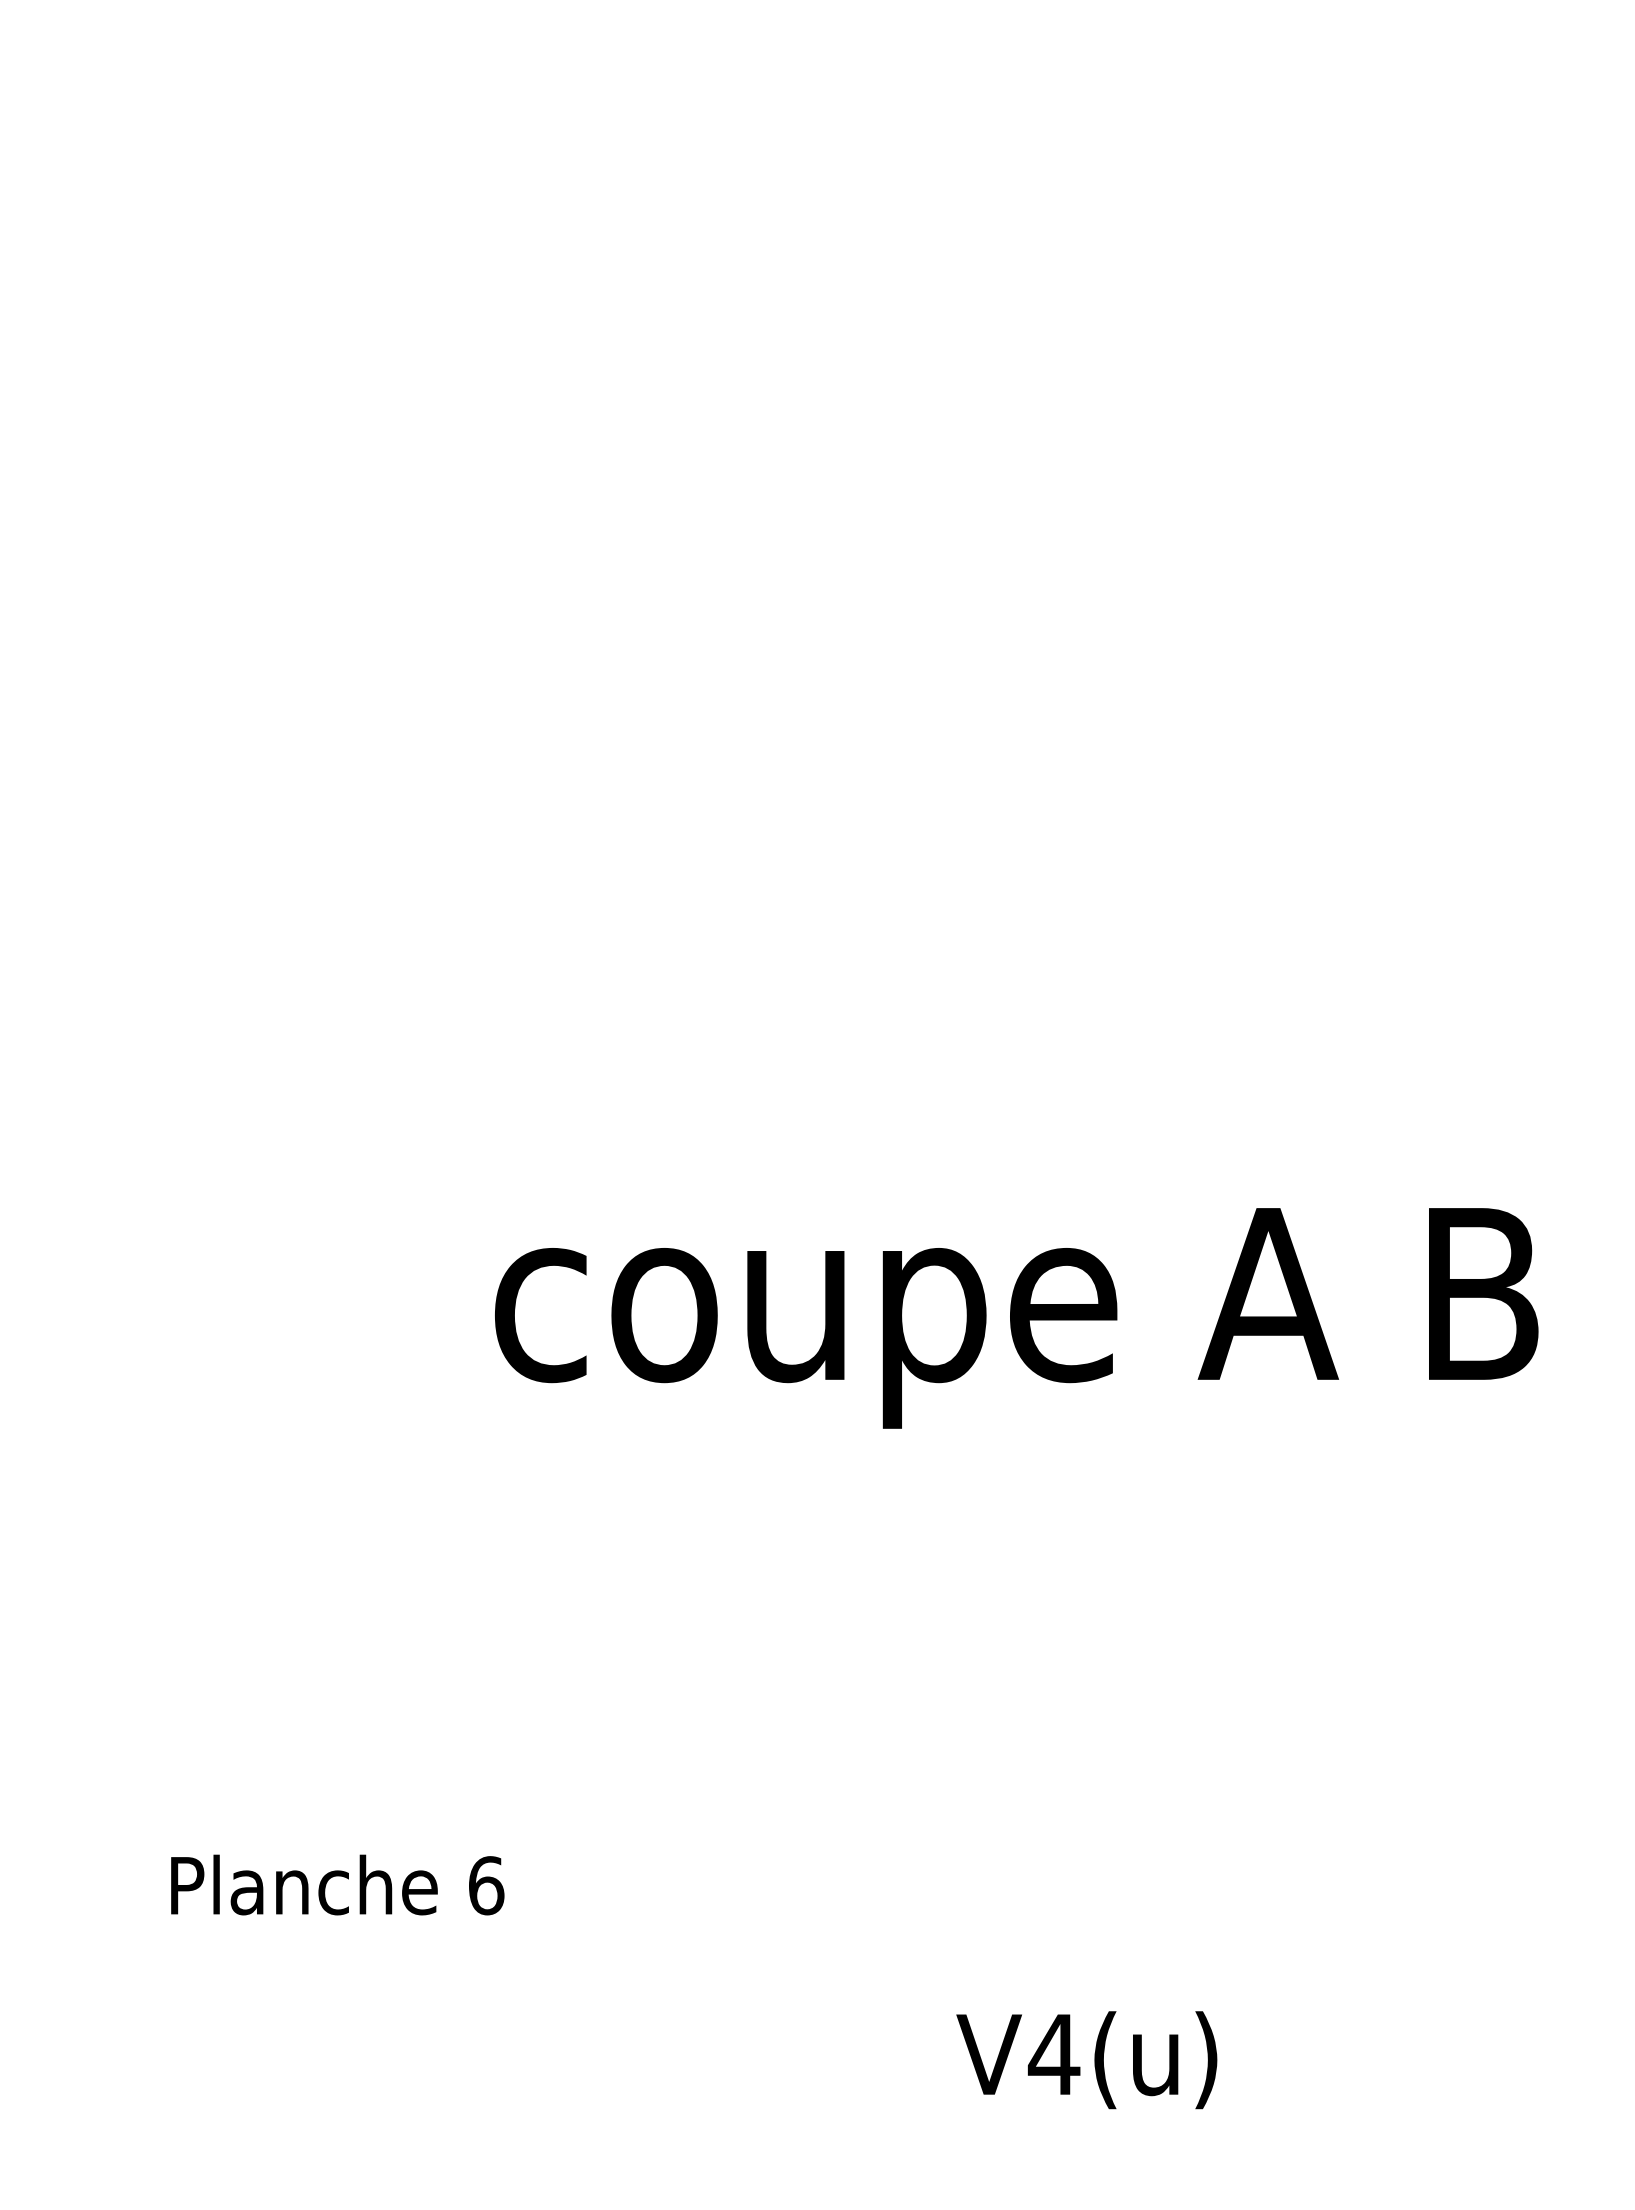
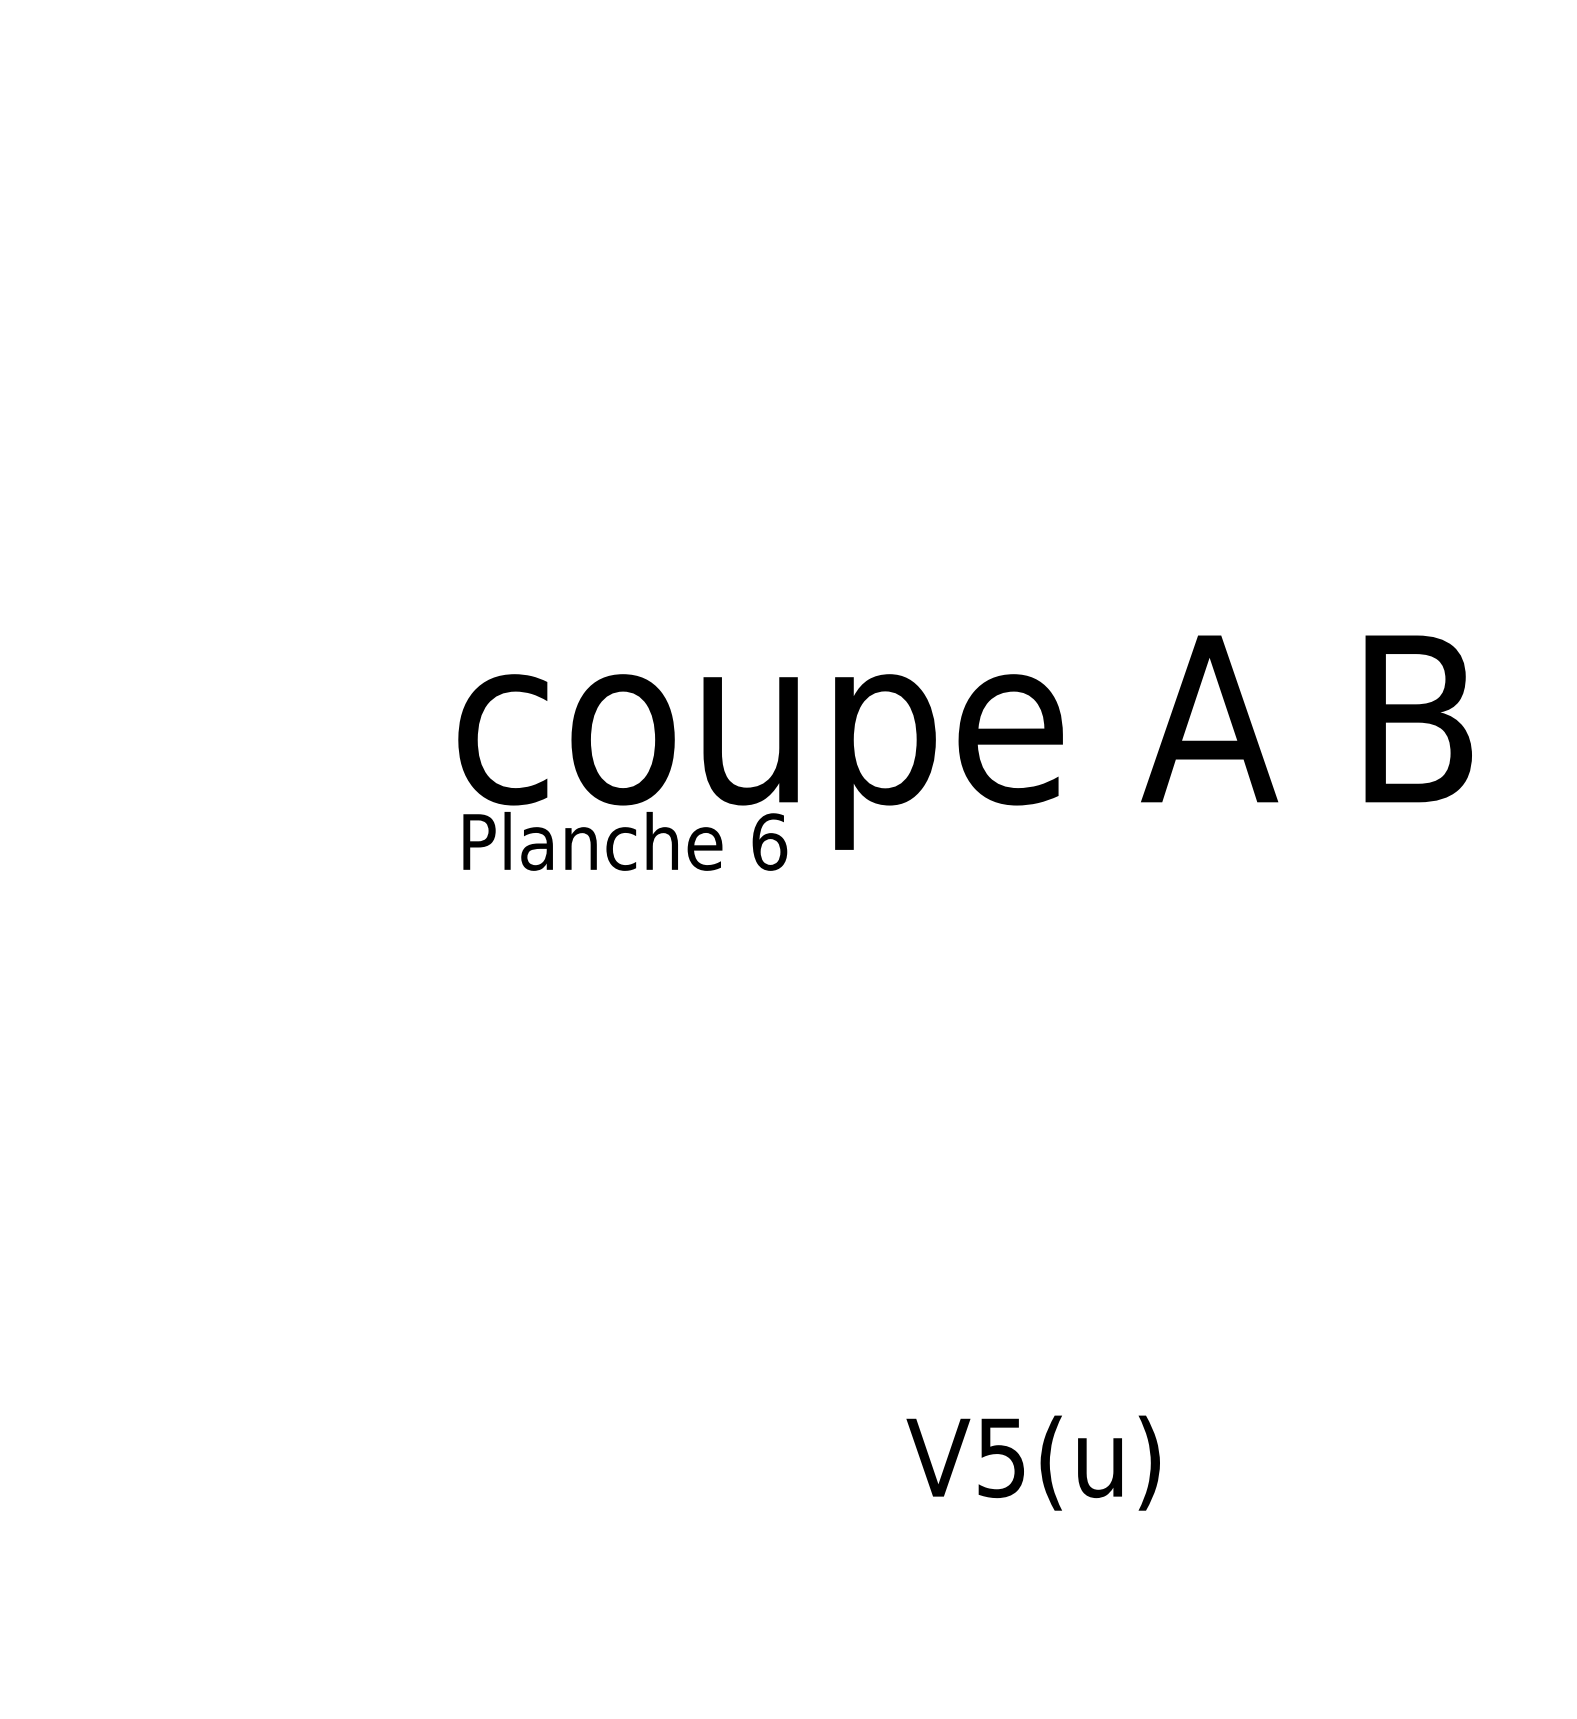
text: (337, 1884) -> (624, 840), moved
text: (1053, 2055) -> (1000, 1458), V4(u) -> V5(u)

